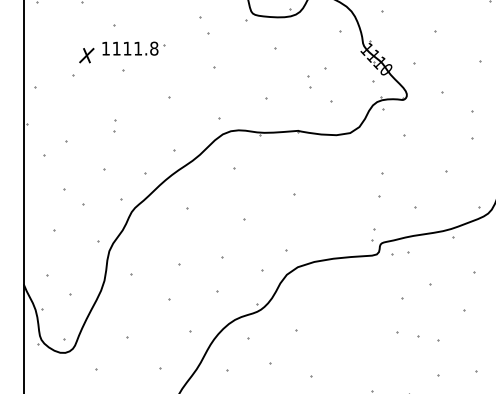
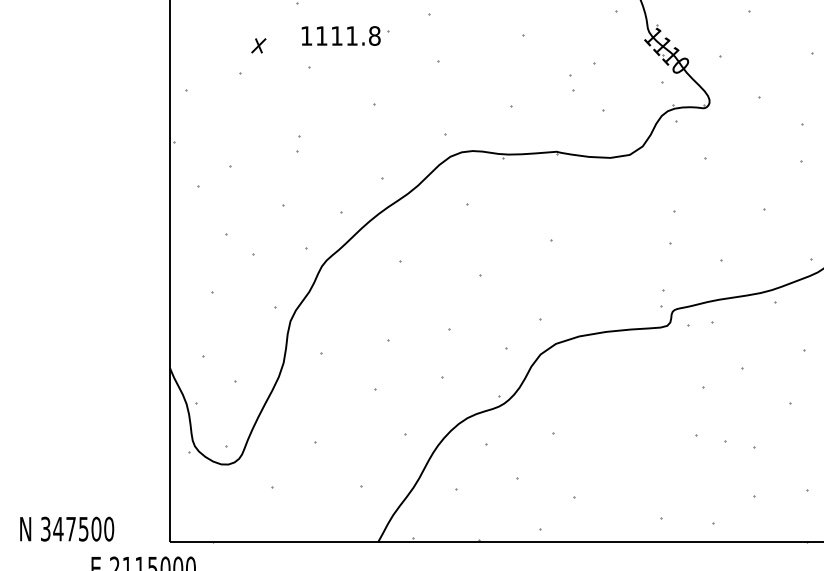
part: (133, 48) -> (345, 35), moved
part: (86, 55) -> (258, 45), size x0.7

